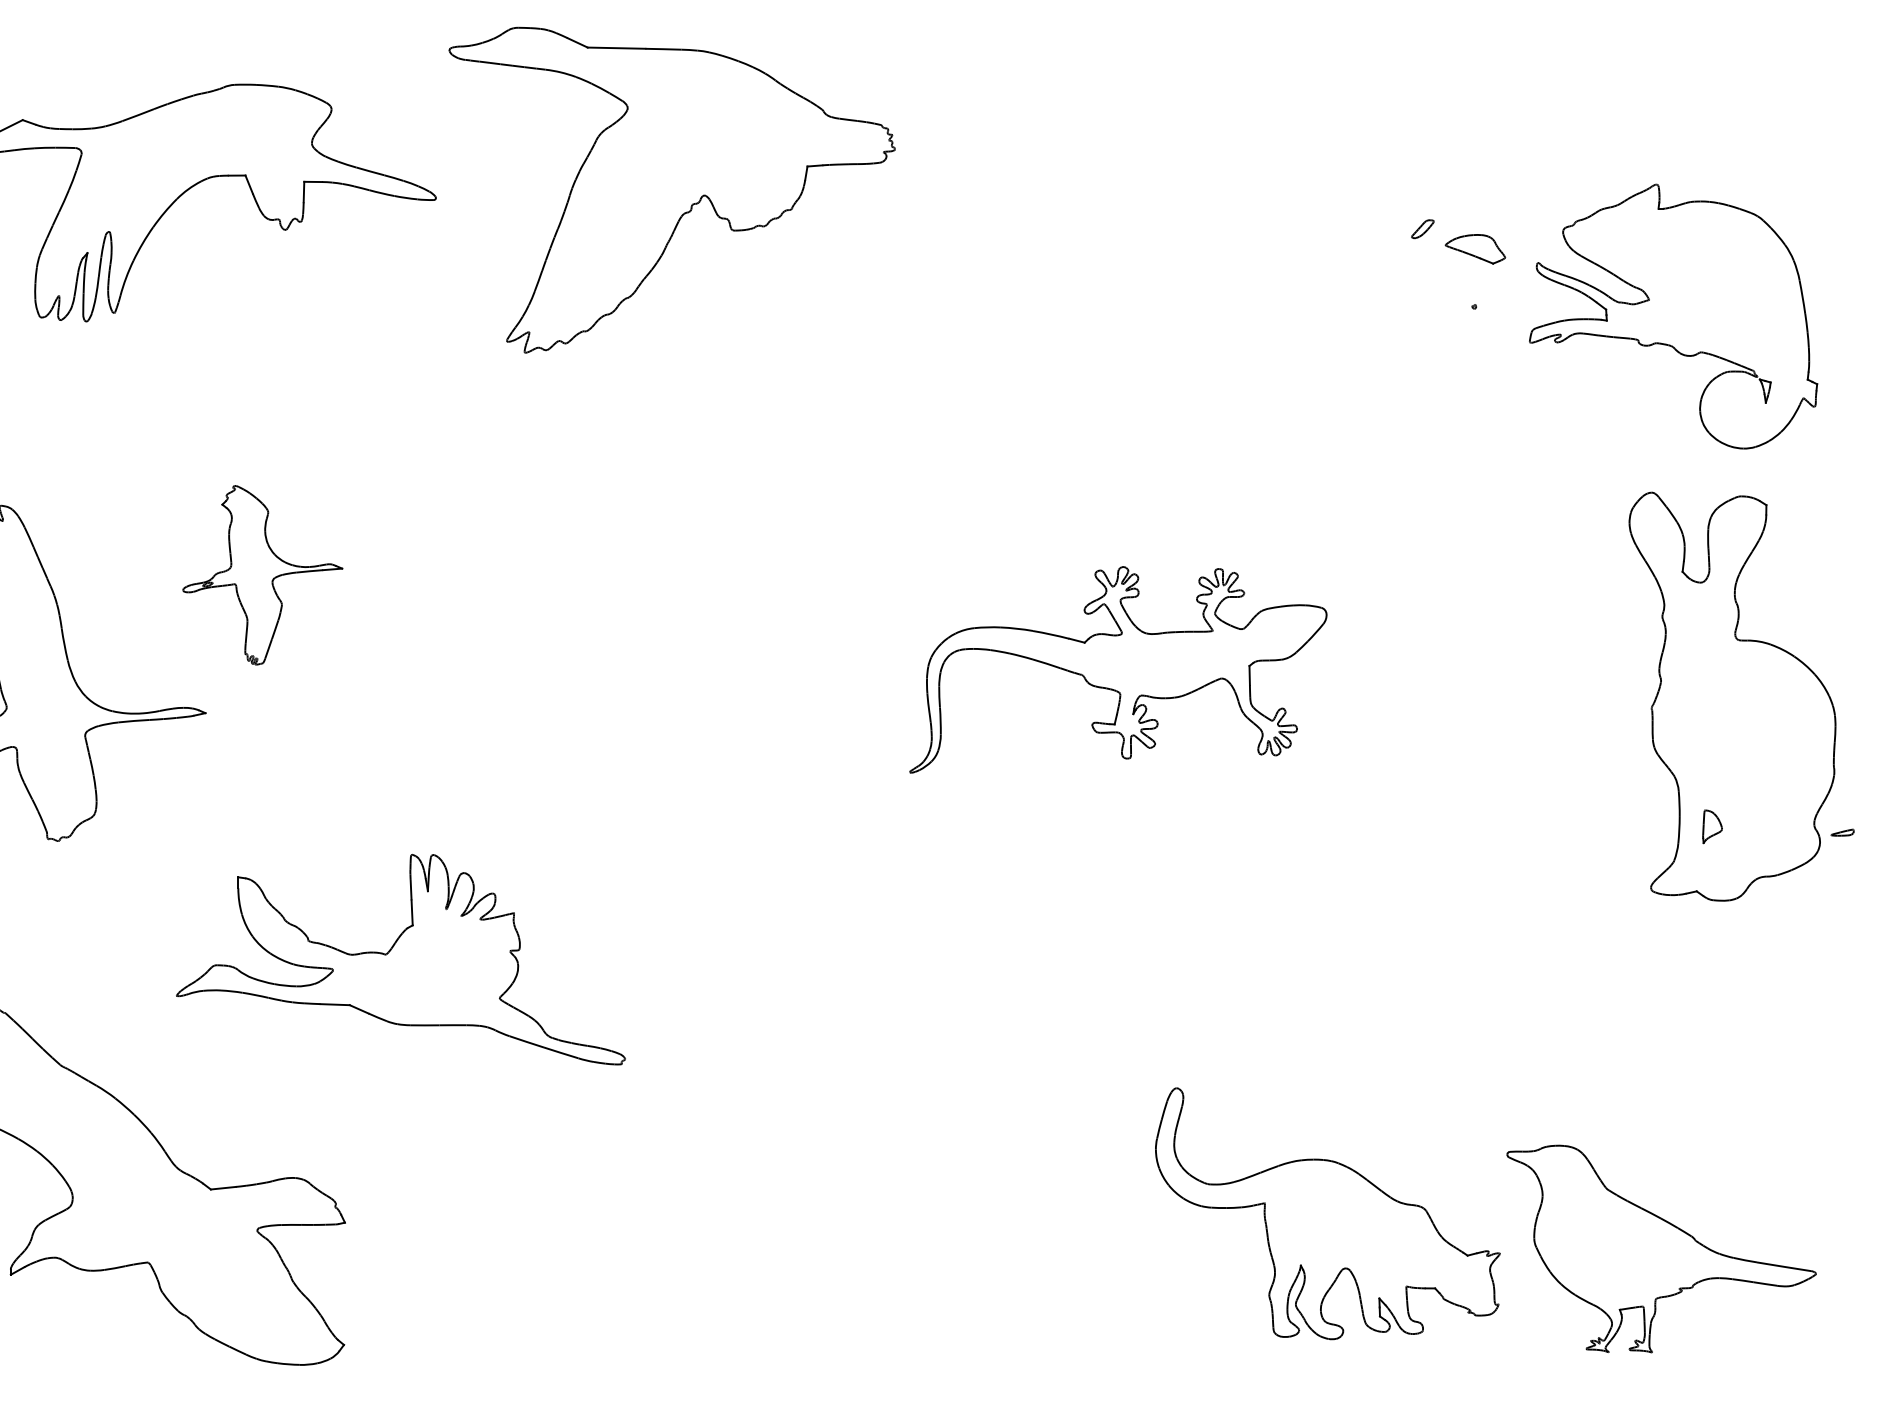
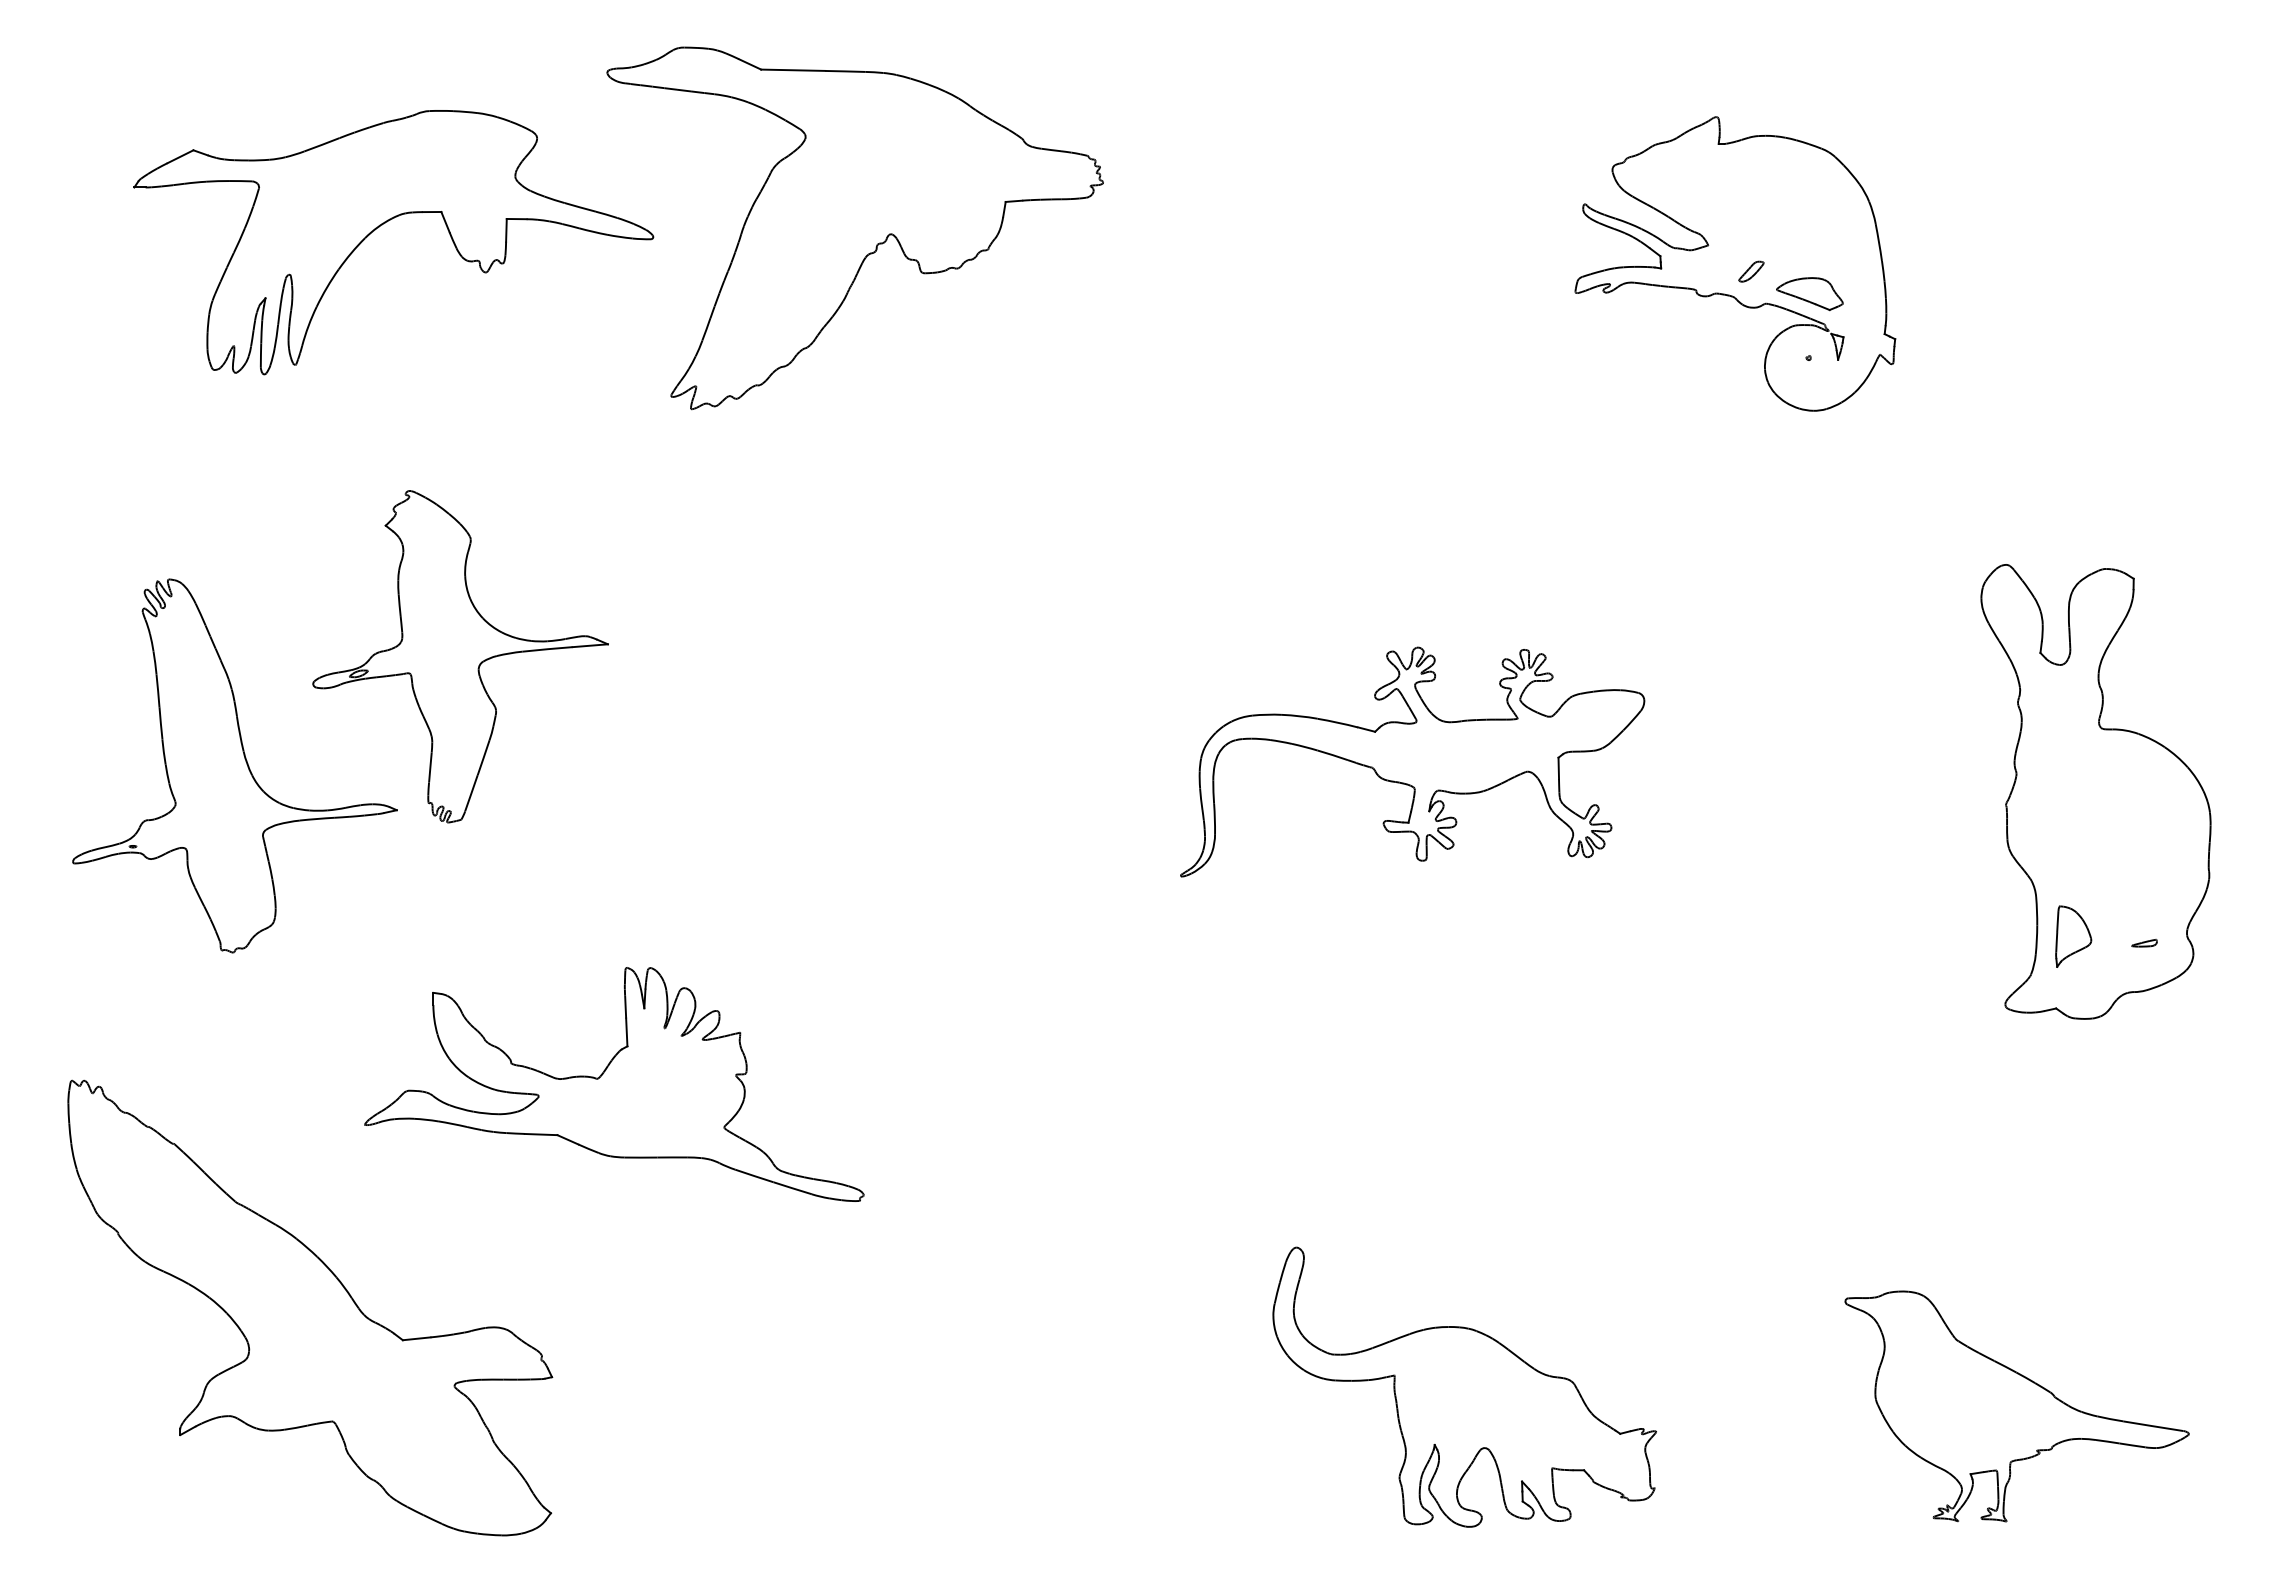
part: (671, 190) -> (854, 228), moved
part: (1673, 316) -> (1735, 263), moved
part: (262, 575) -> (460, 656), size x1.67
part: (1712, 826) -> (2073, 936), size x1.67
part: (1842, 832) -> (2144, 942), moved
part: (1327, 1213) -> (1464, 1386), moved

